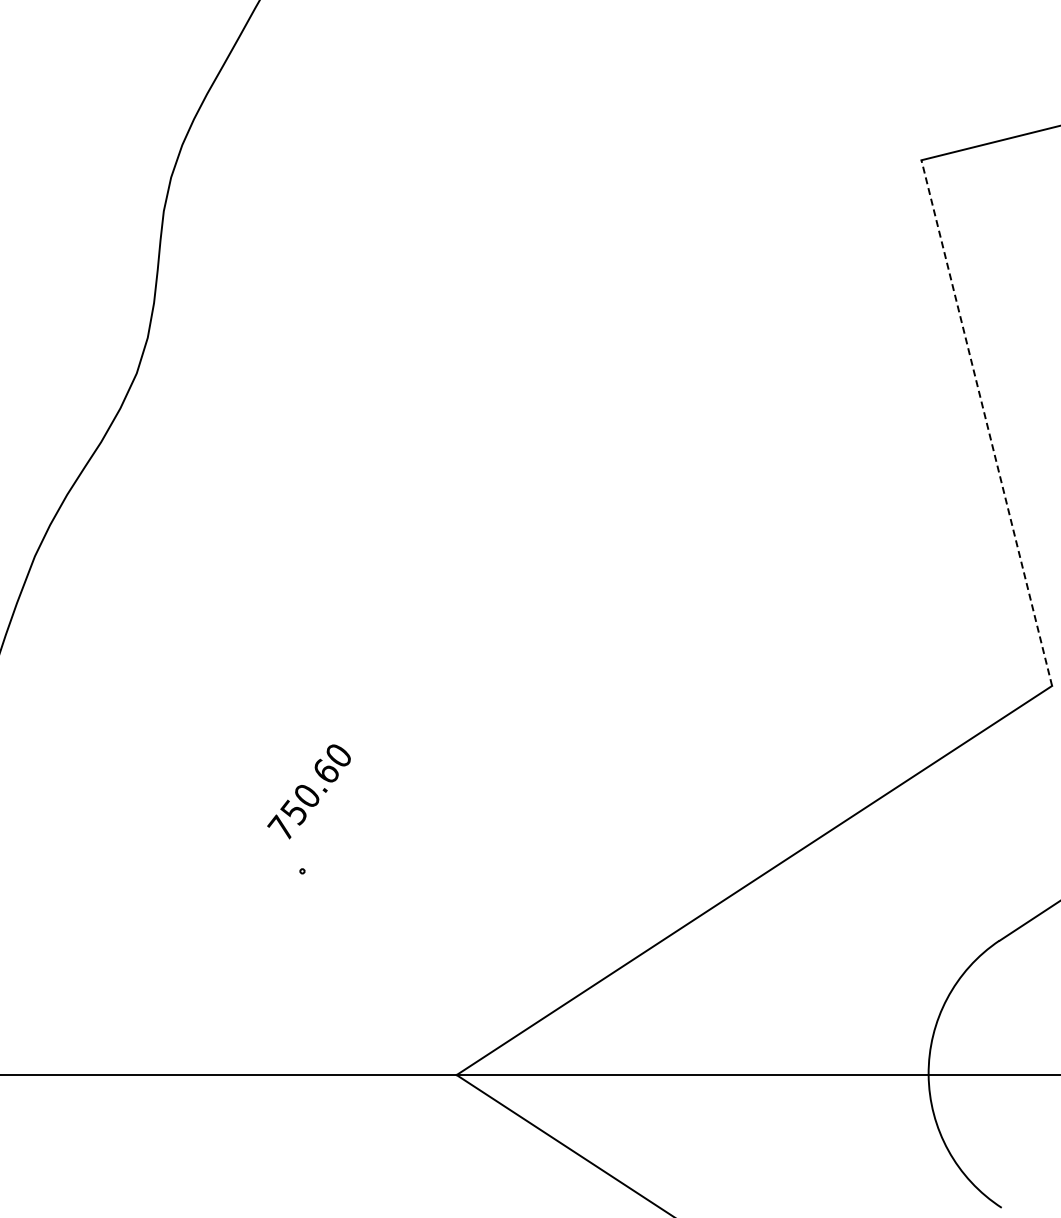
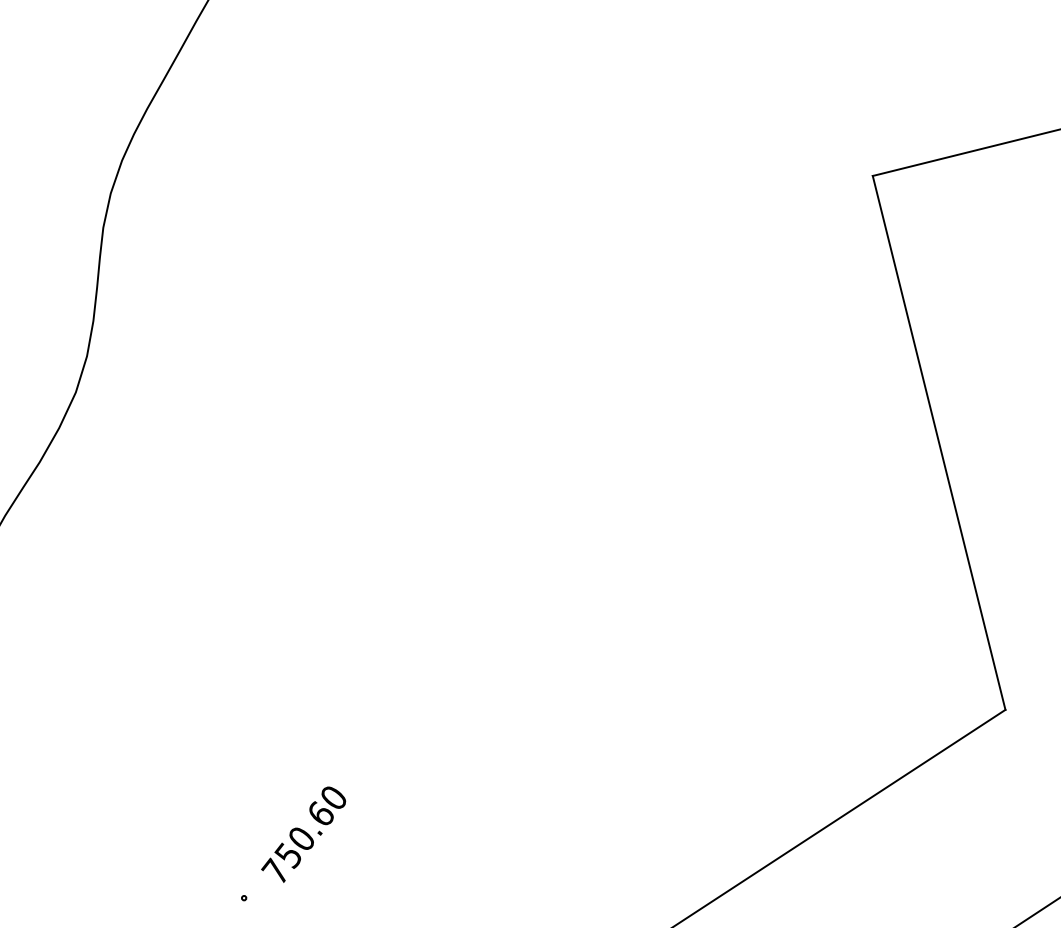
line: (986, 423) -> (938, 443), dashed -> solid
text: (308, 791) -> (303, 834), moved

